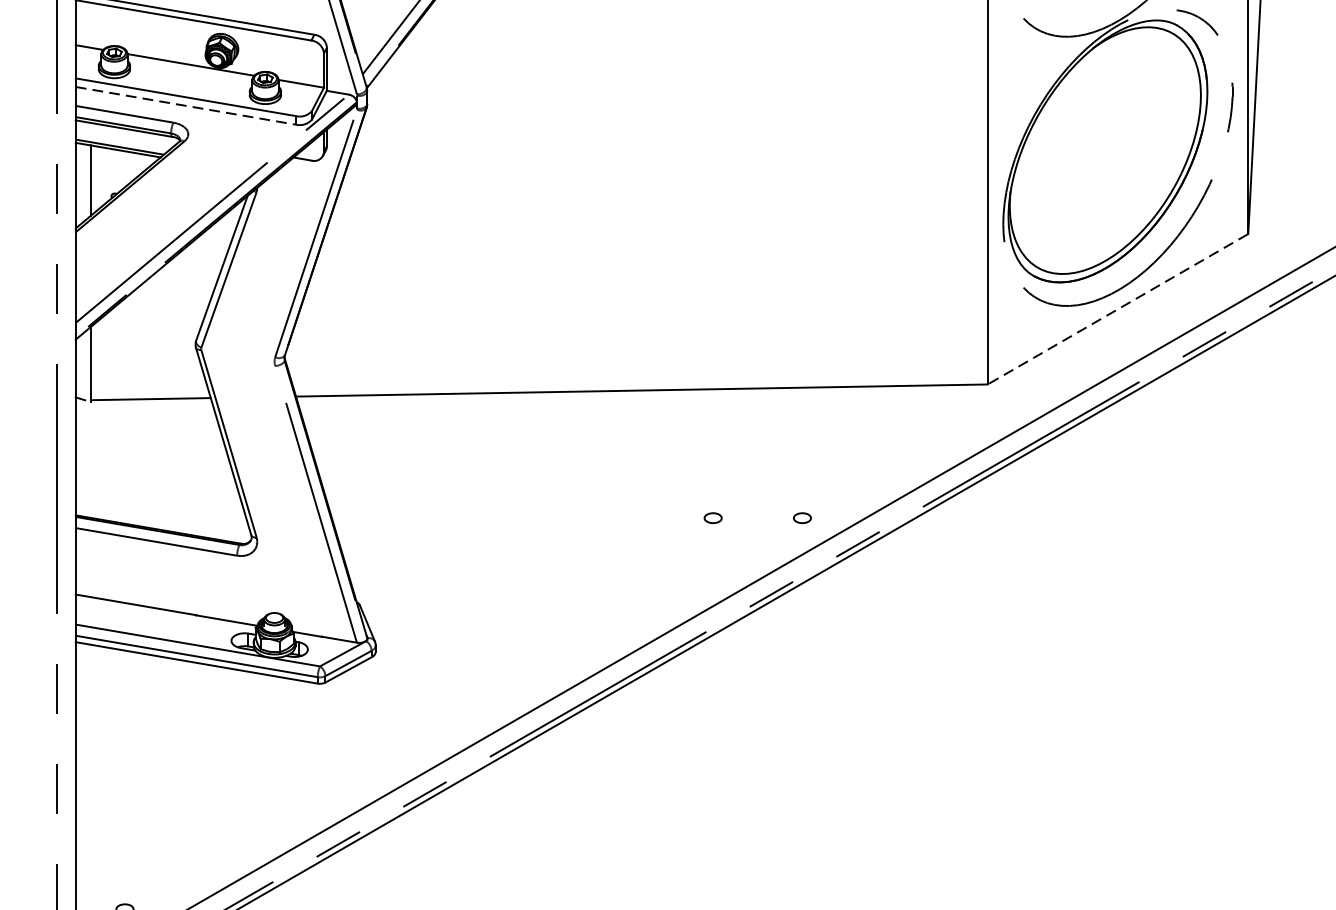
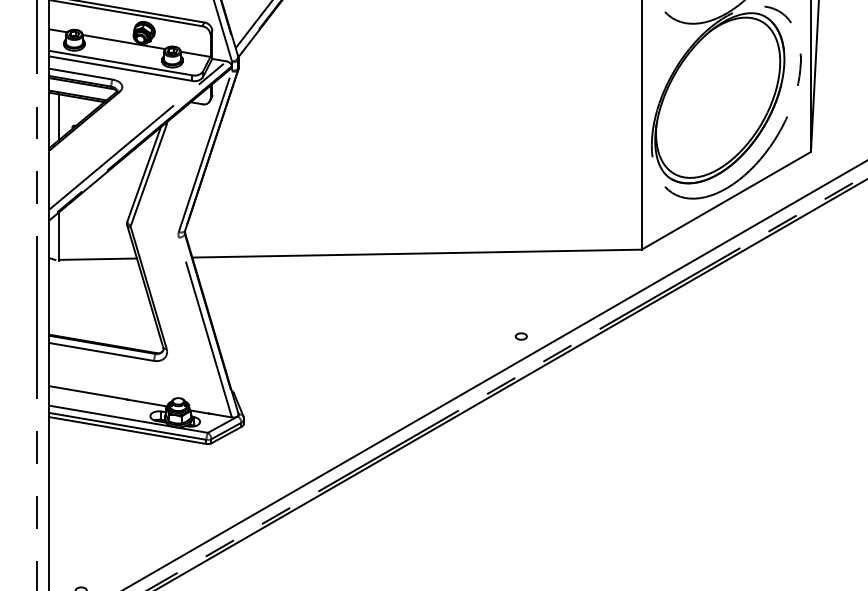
line: (186, 105) -> (121, 68), dashed -> solid
line: (1116, 310) -> (725, 201), dashed -> solid
part: (711, 518) -> (462, 336), removed

